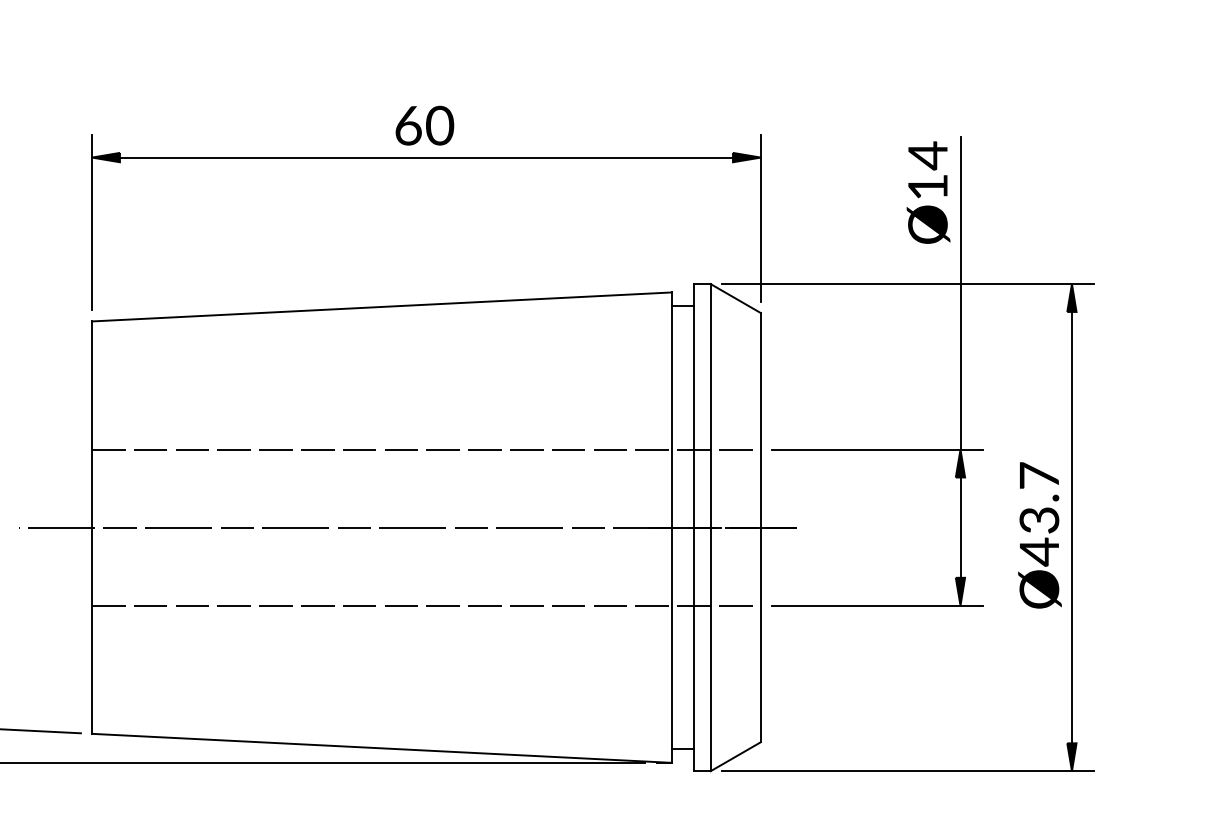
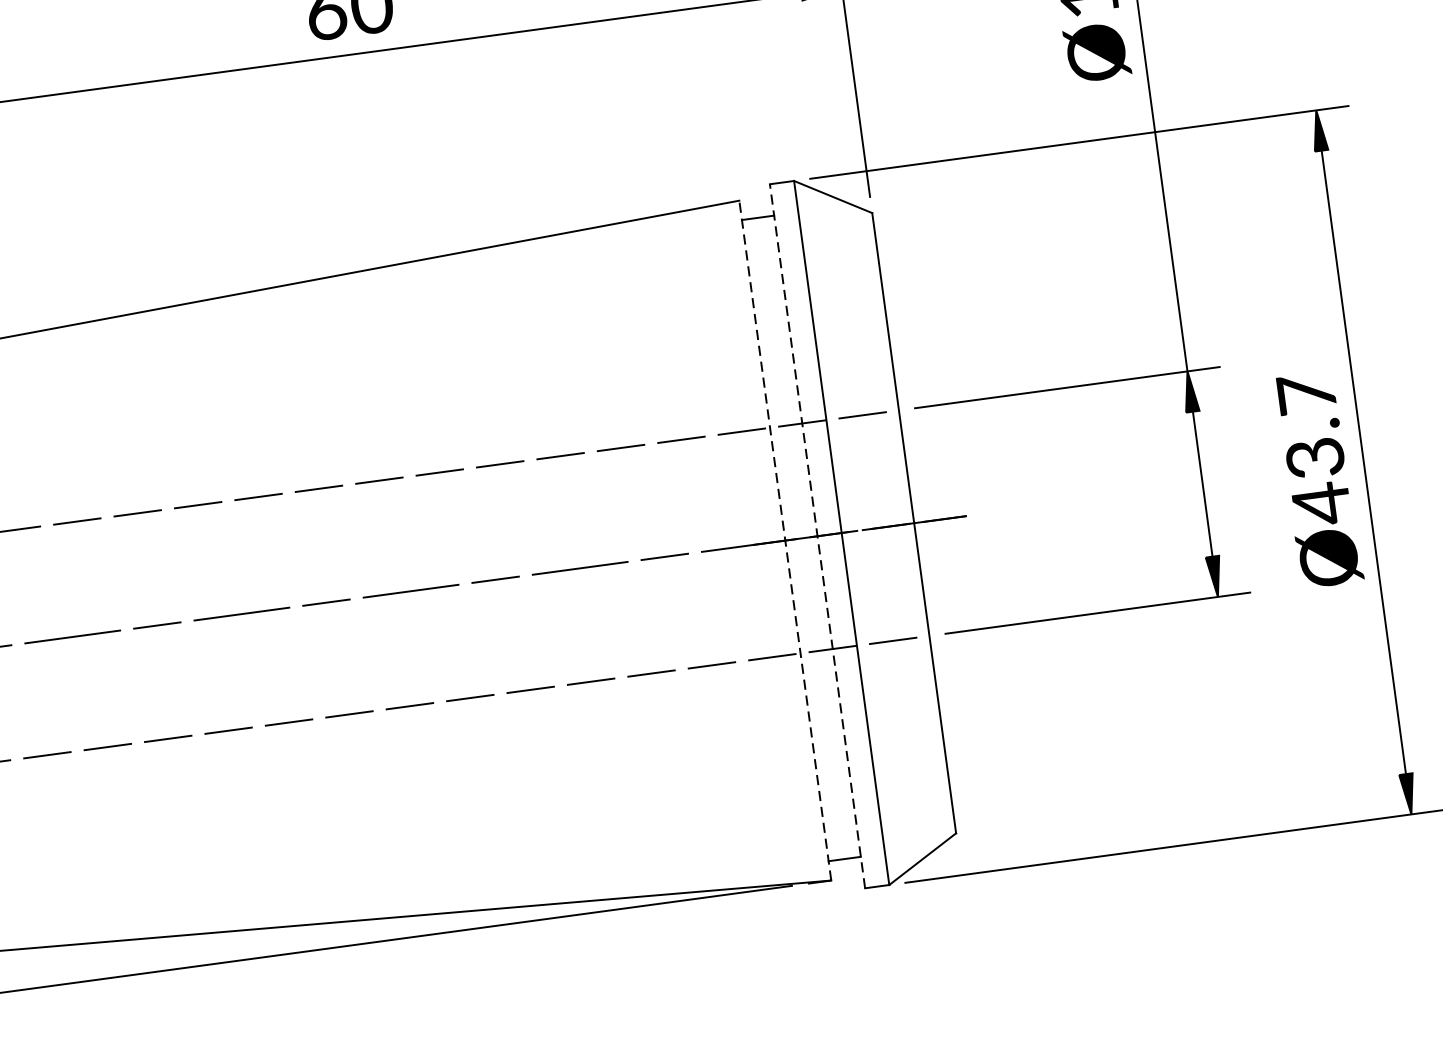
line: (671, 527) -> (784, 540), solid -> dashed
line: (693, 527) -> (816, 536), solid -> dashed

